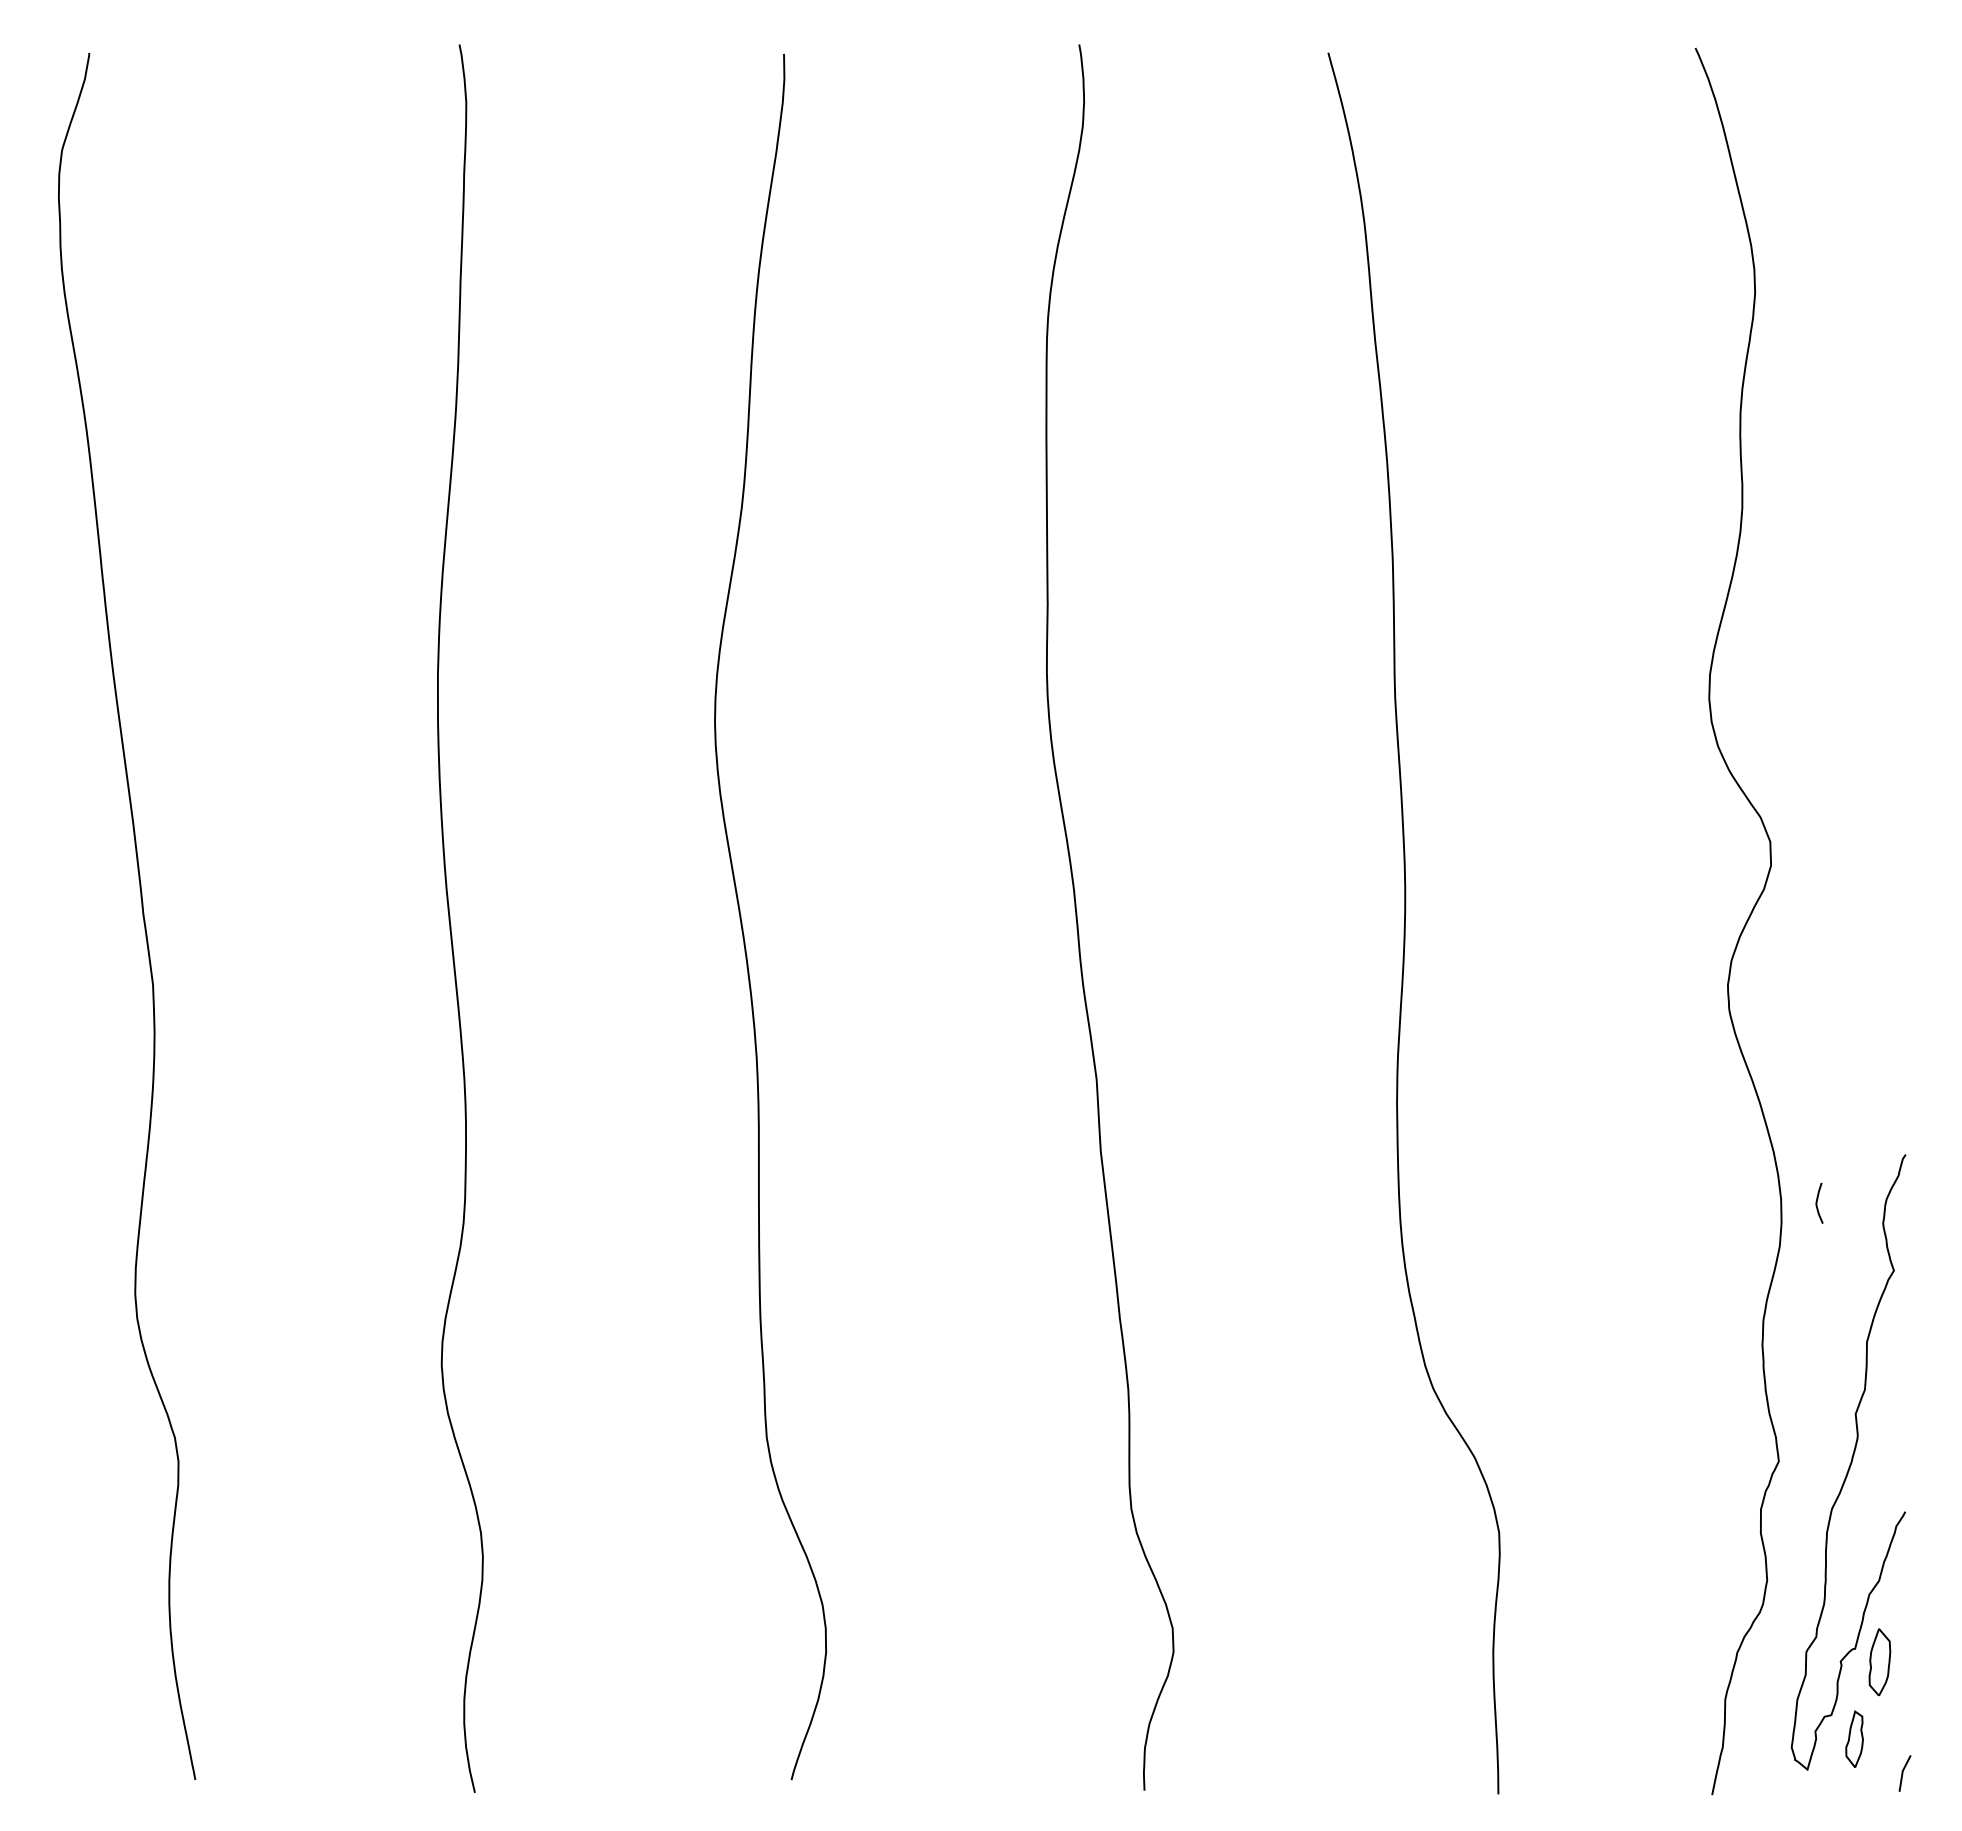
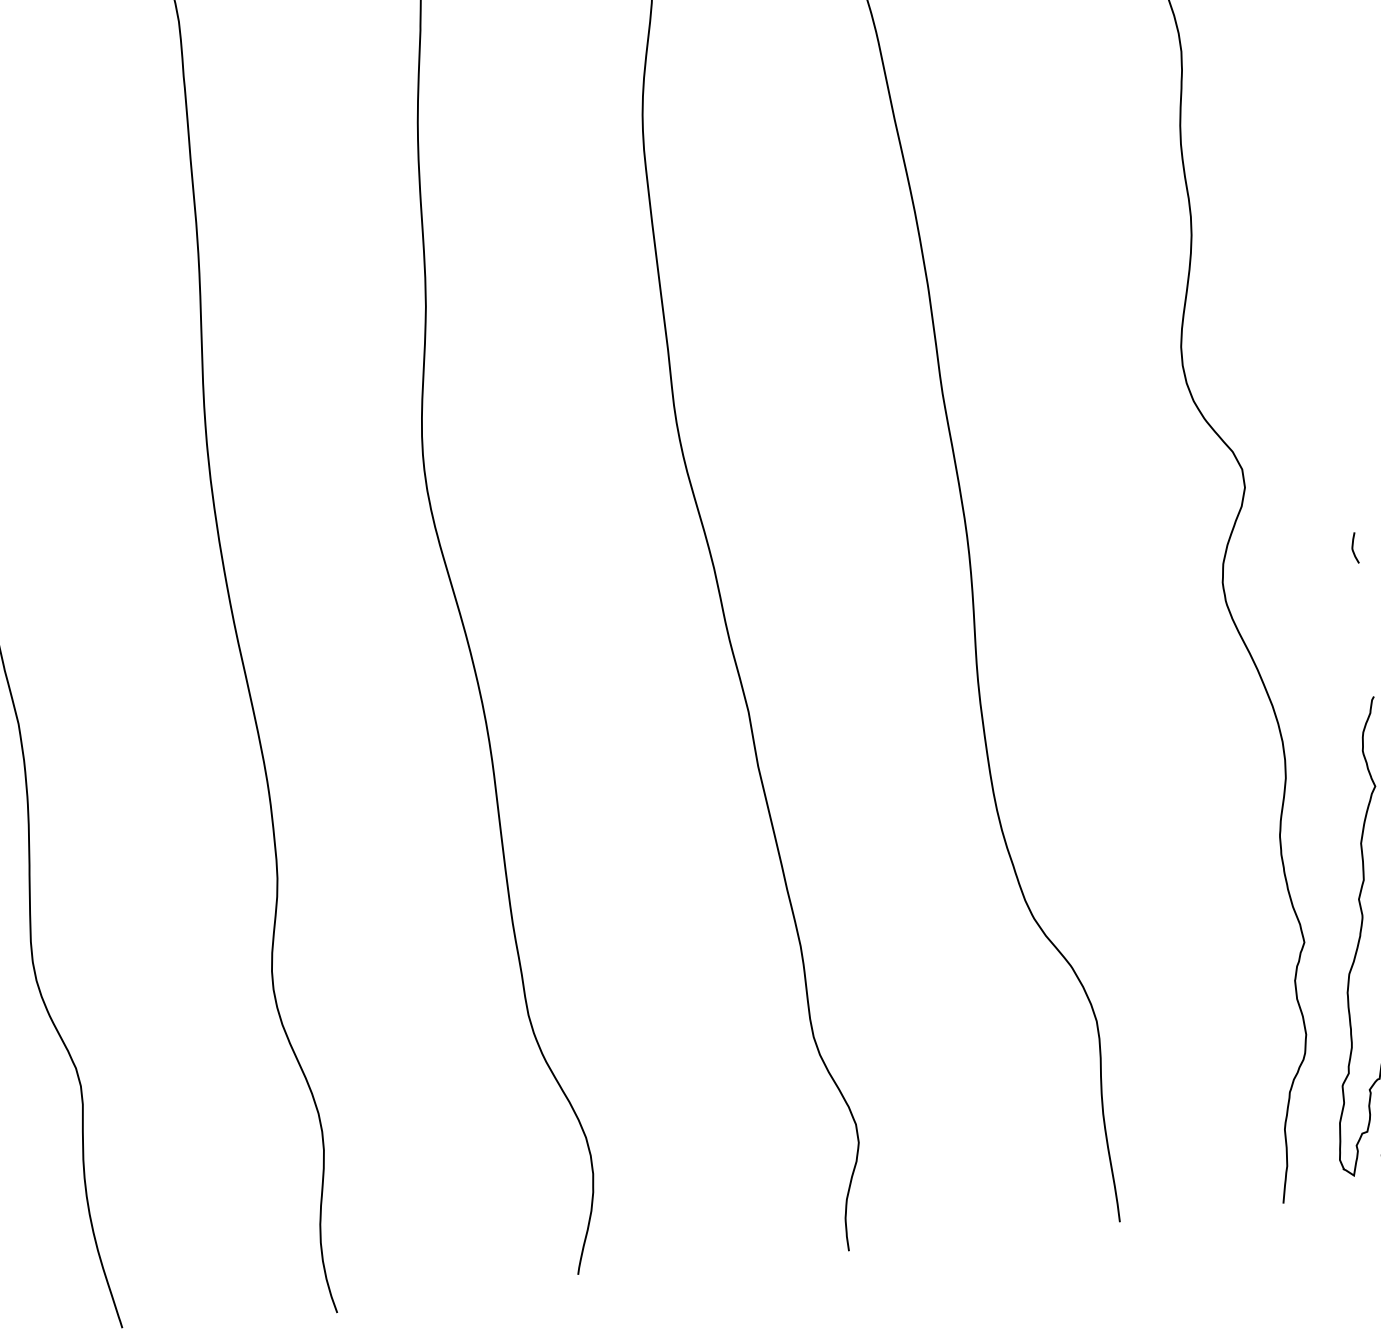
curve: (1817, 1202) -> (1353, 547), moved

